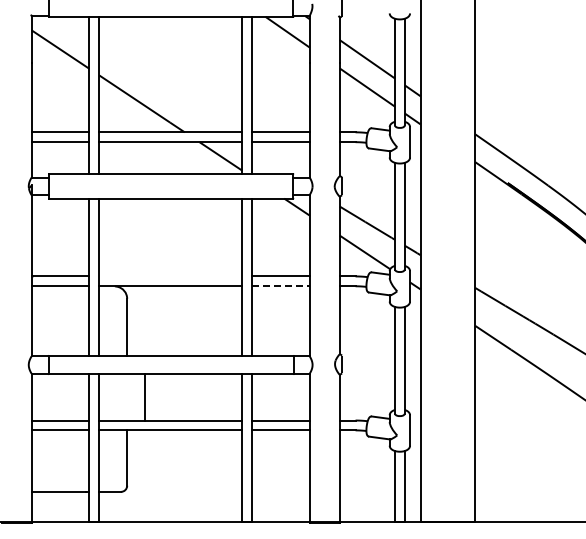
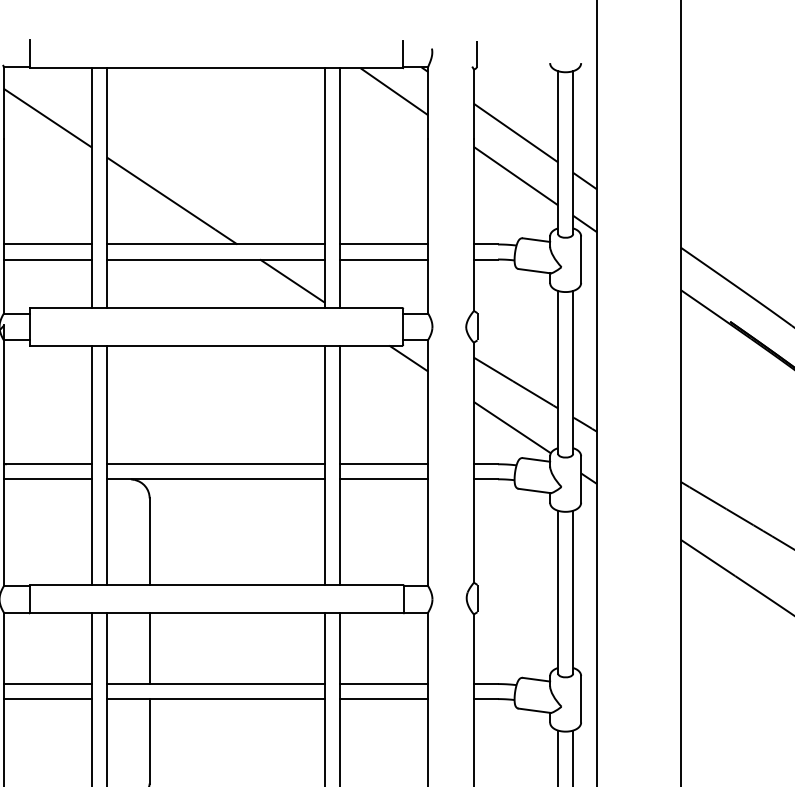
line: (170, 276) -> (215, 464), added
line: (280, 286) -> (383, 479), dashed -> solid
line: (145, 397) -> (150, 648), moved

